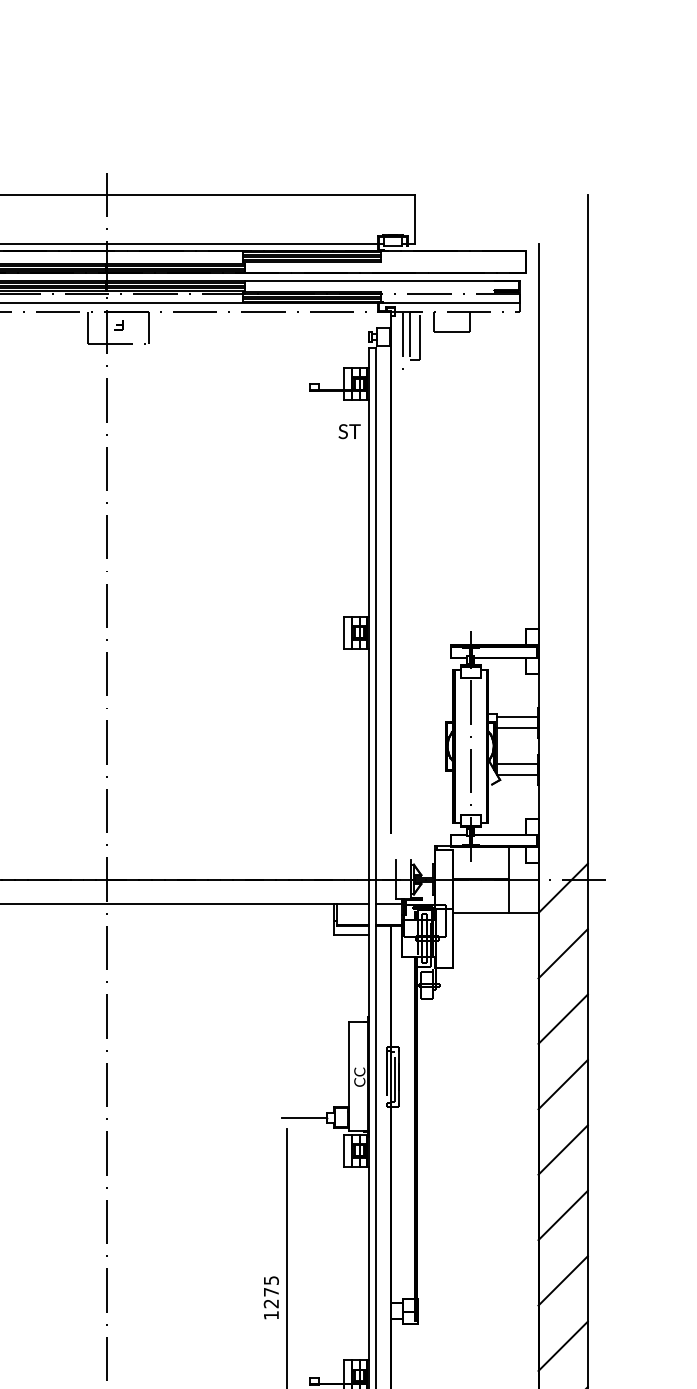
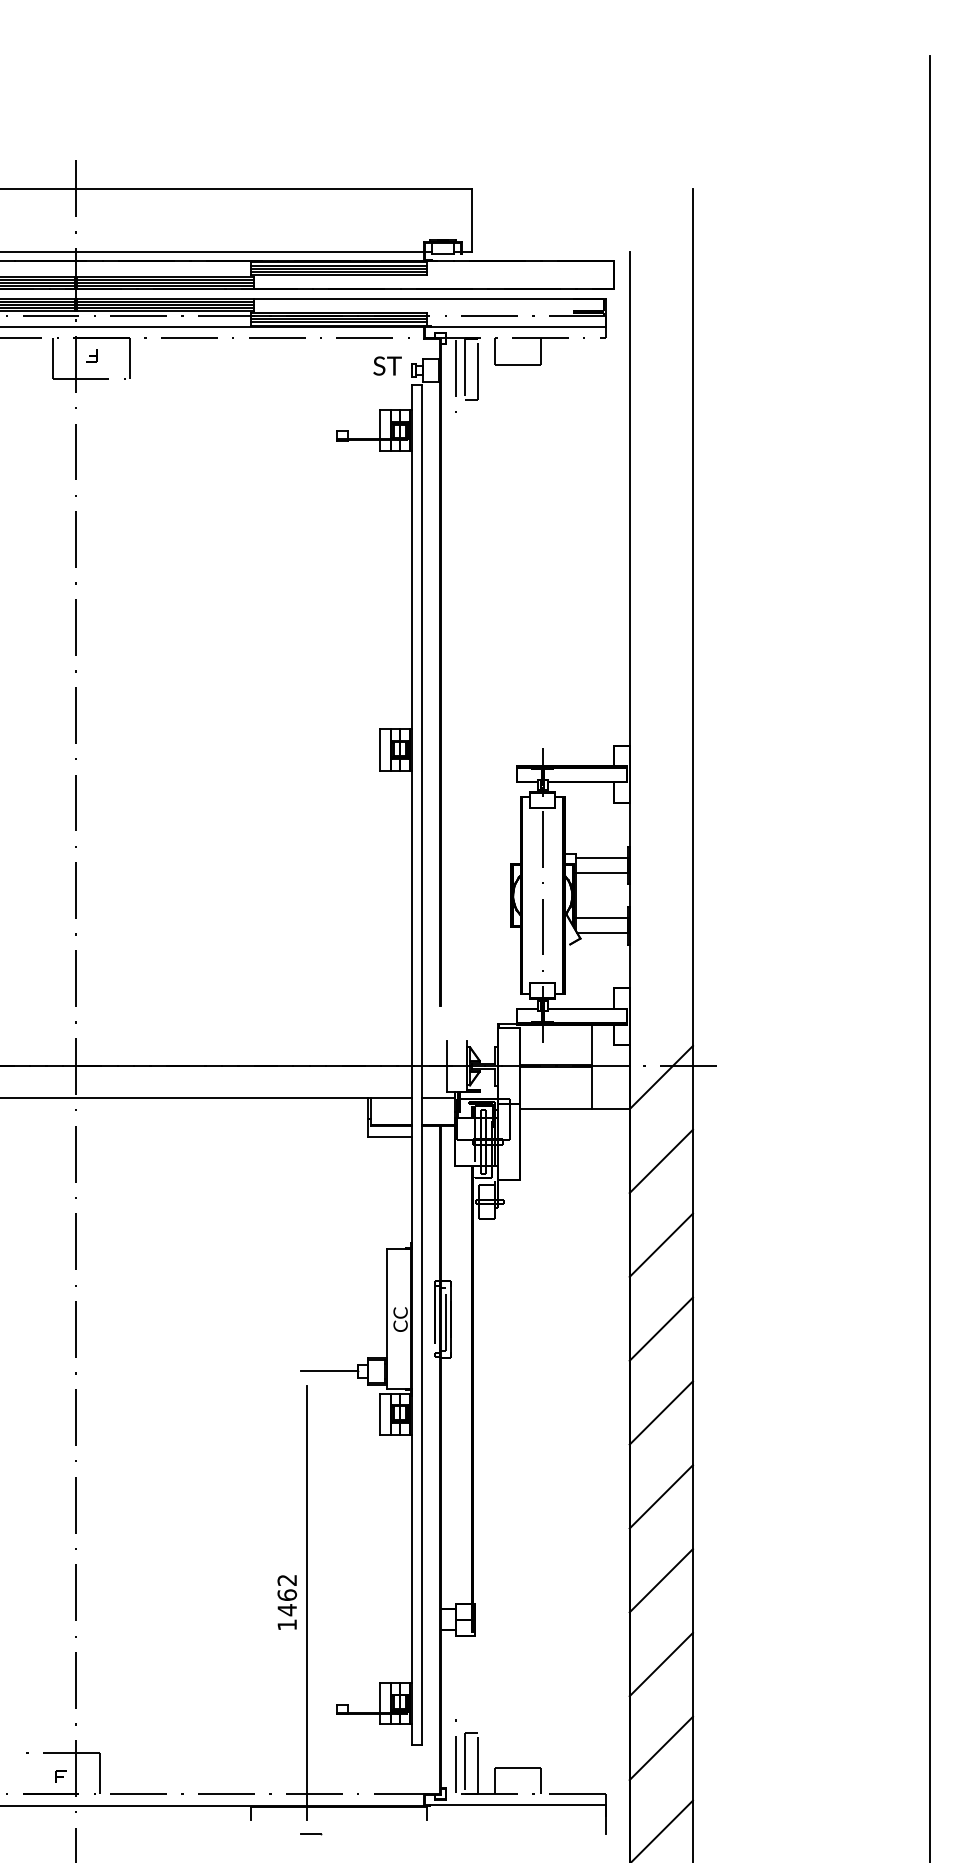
text: (349, 431) -> (387, 365), moved
text: (271, 1292) -> (287, 1595), 1275 -> 1462

